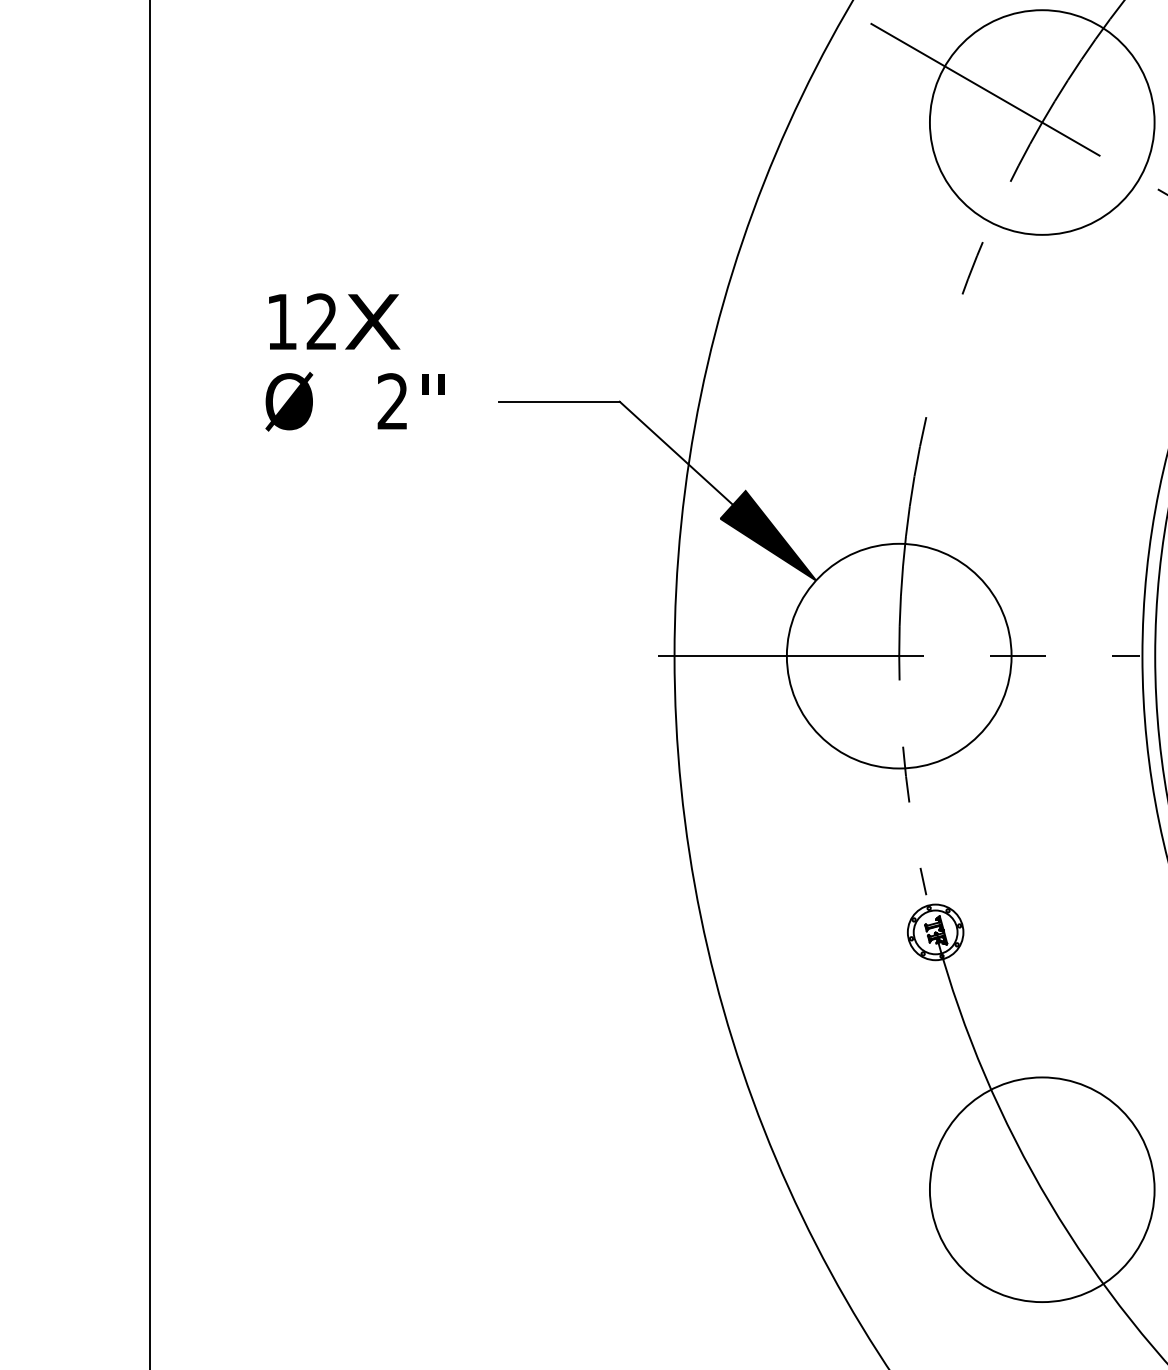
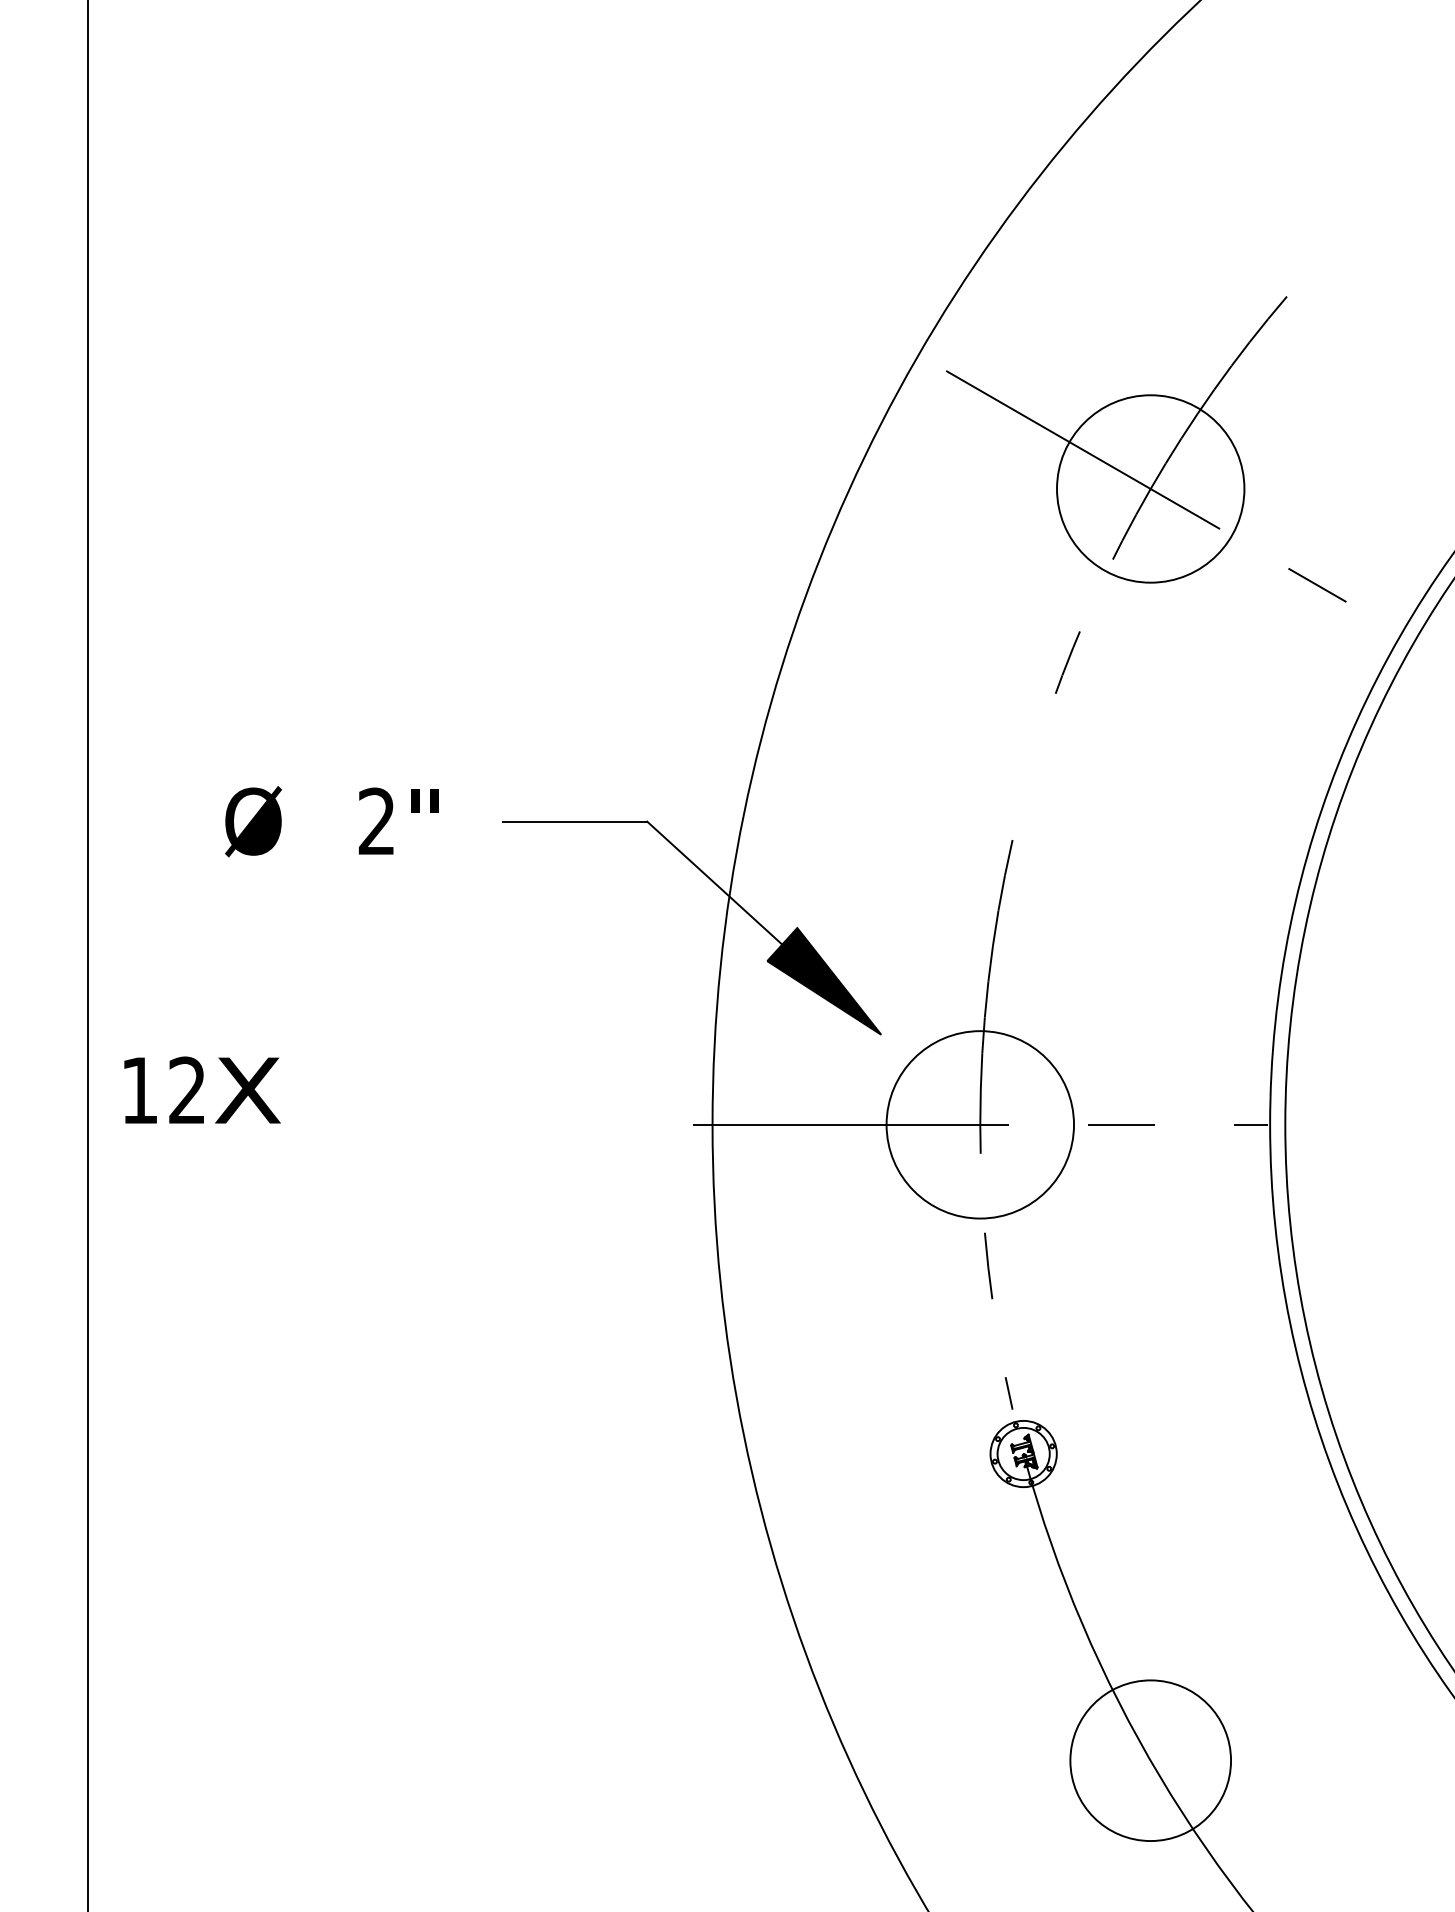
circle: (1042, 122) -> (1150, 488), size x0.7
text: (334, 321) -> (202, 1089), moved
circle: (899, 655) -> (980, 1124), size x0.7
circle: (1042, 1189) -> (1150, 1760), size x0.6

